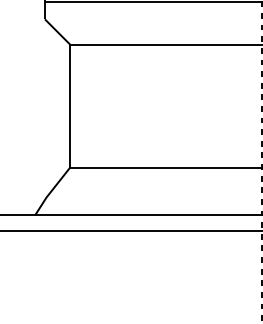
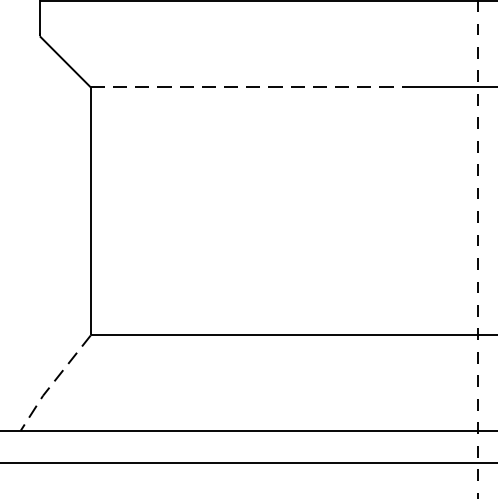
line: (148, 44) -> (248, 87), solid -> dashed
line: (51, 191) -> (53, 383), solid -> dashed

